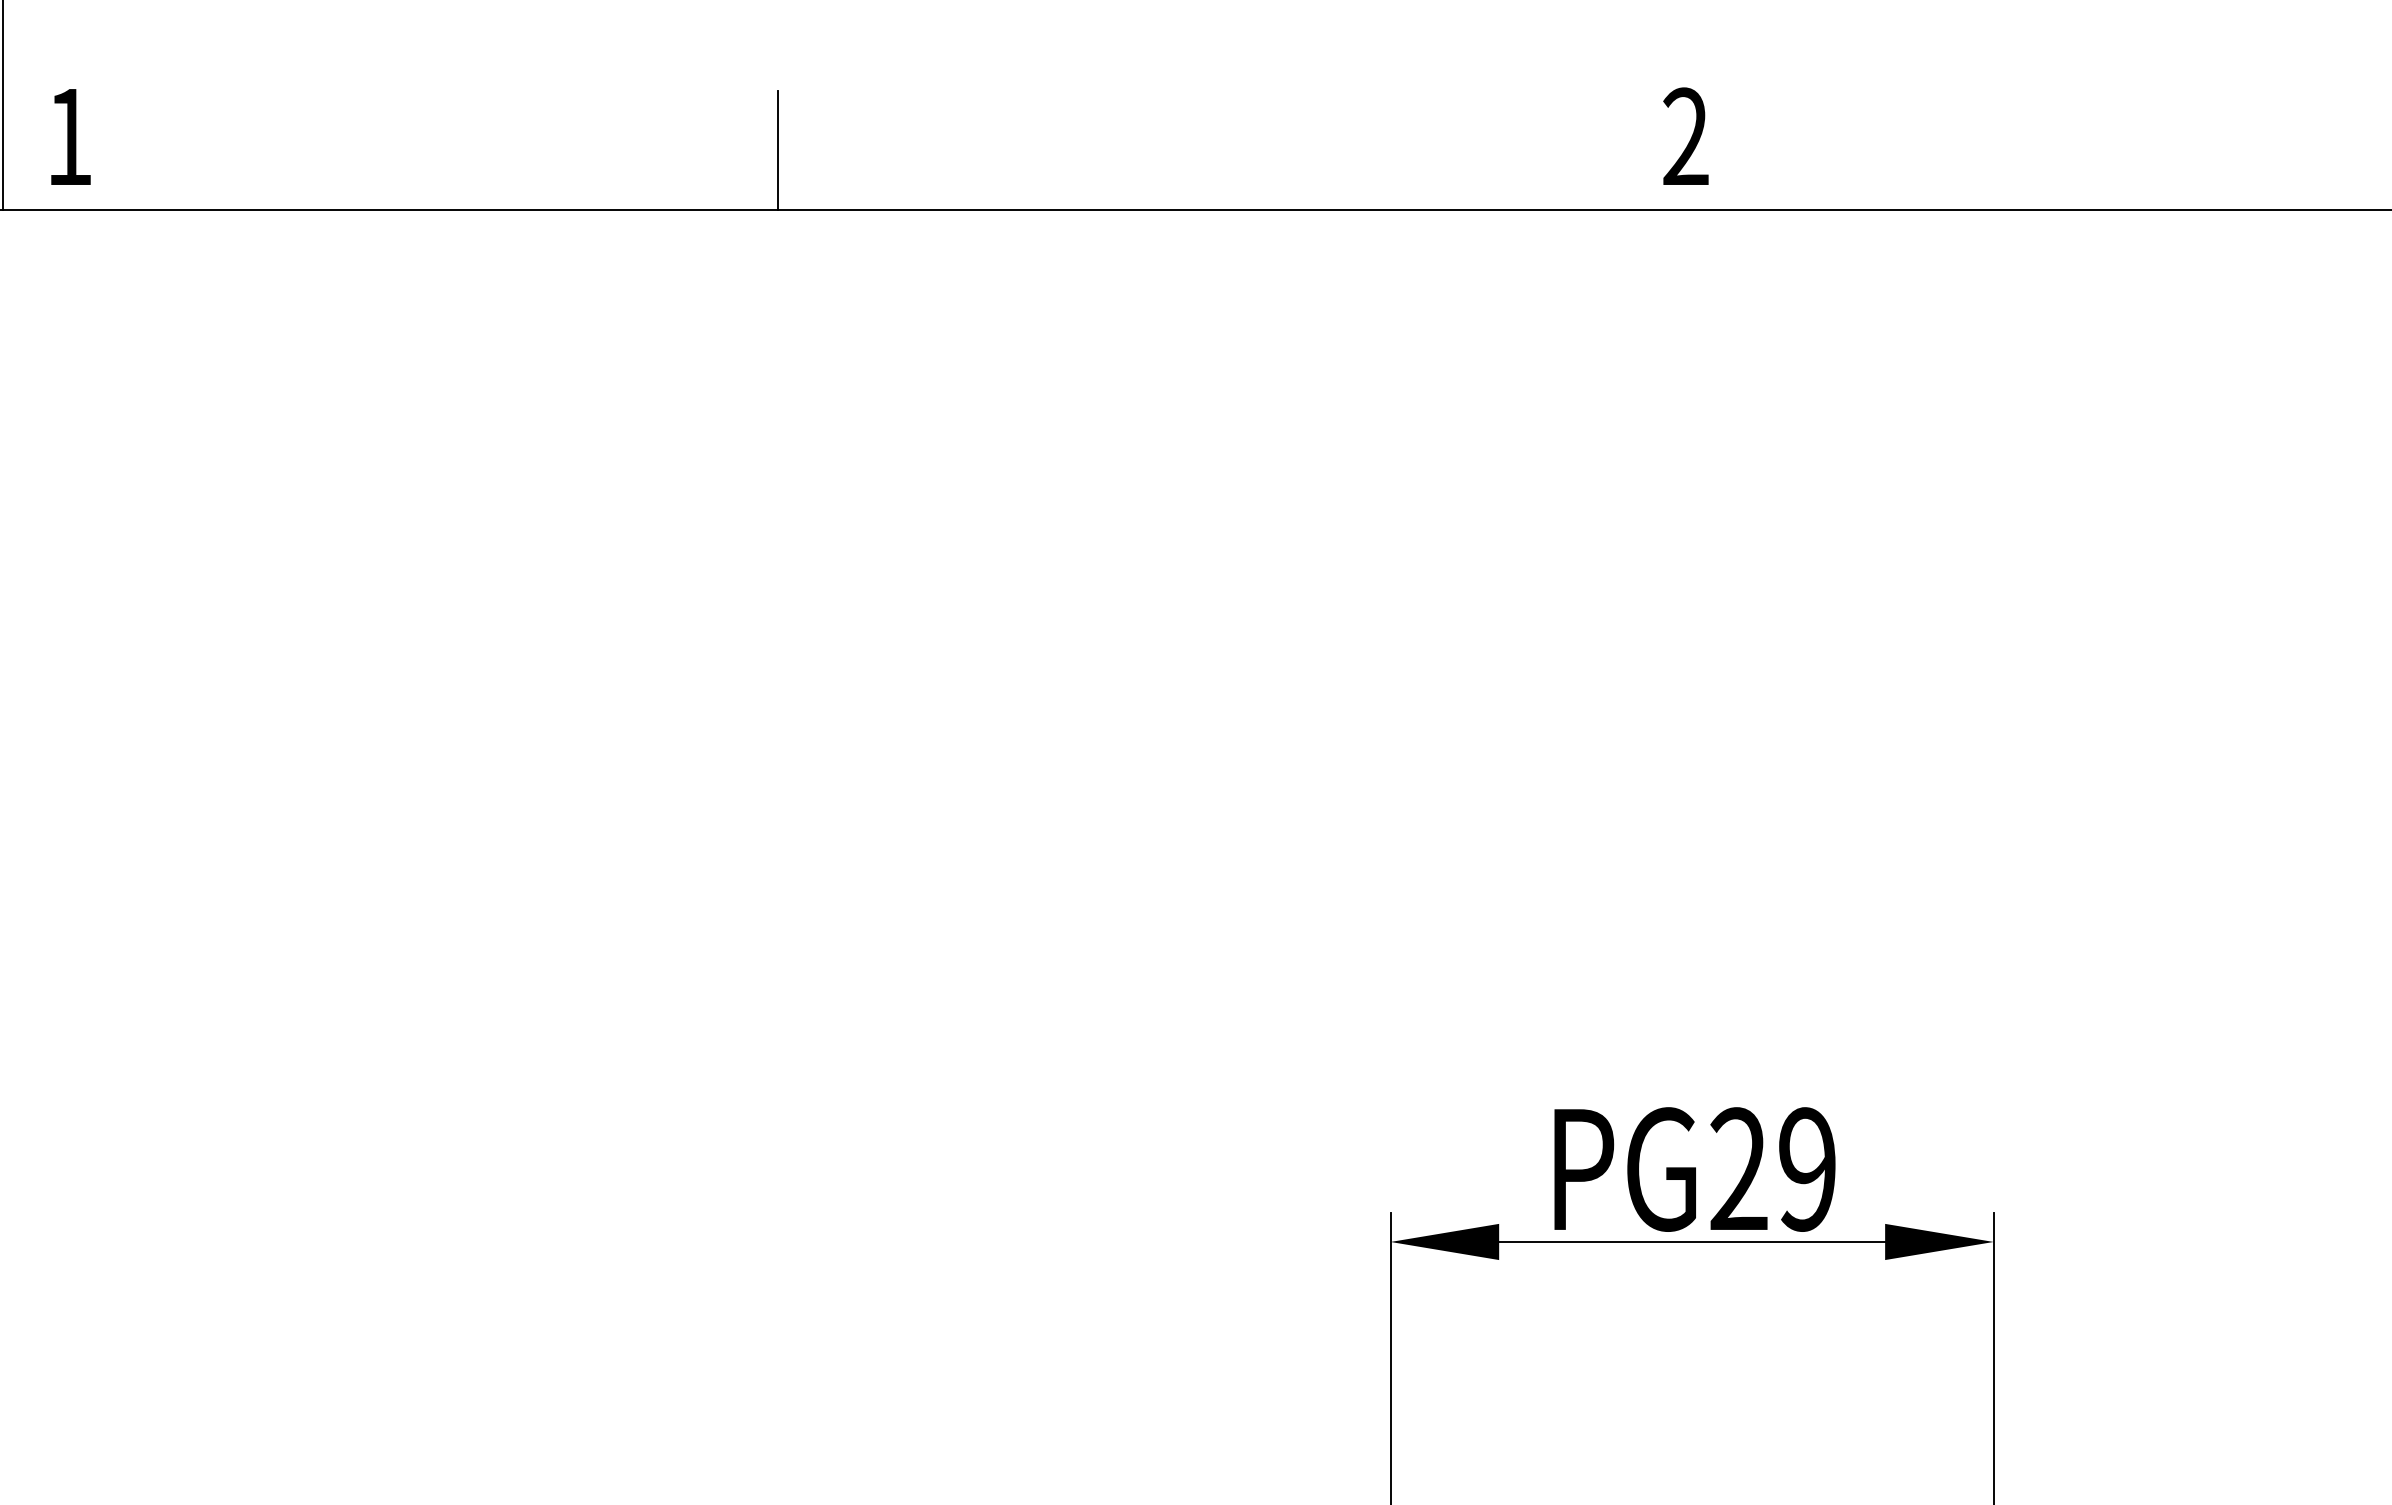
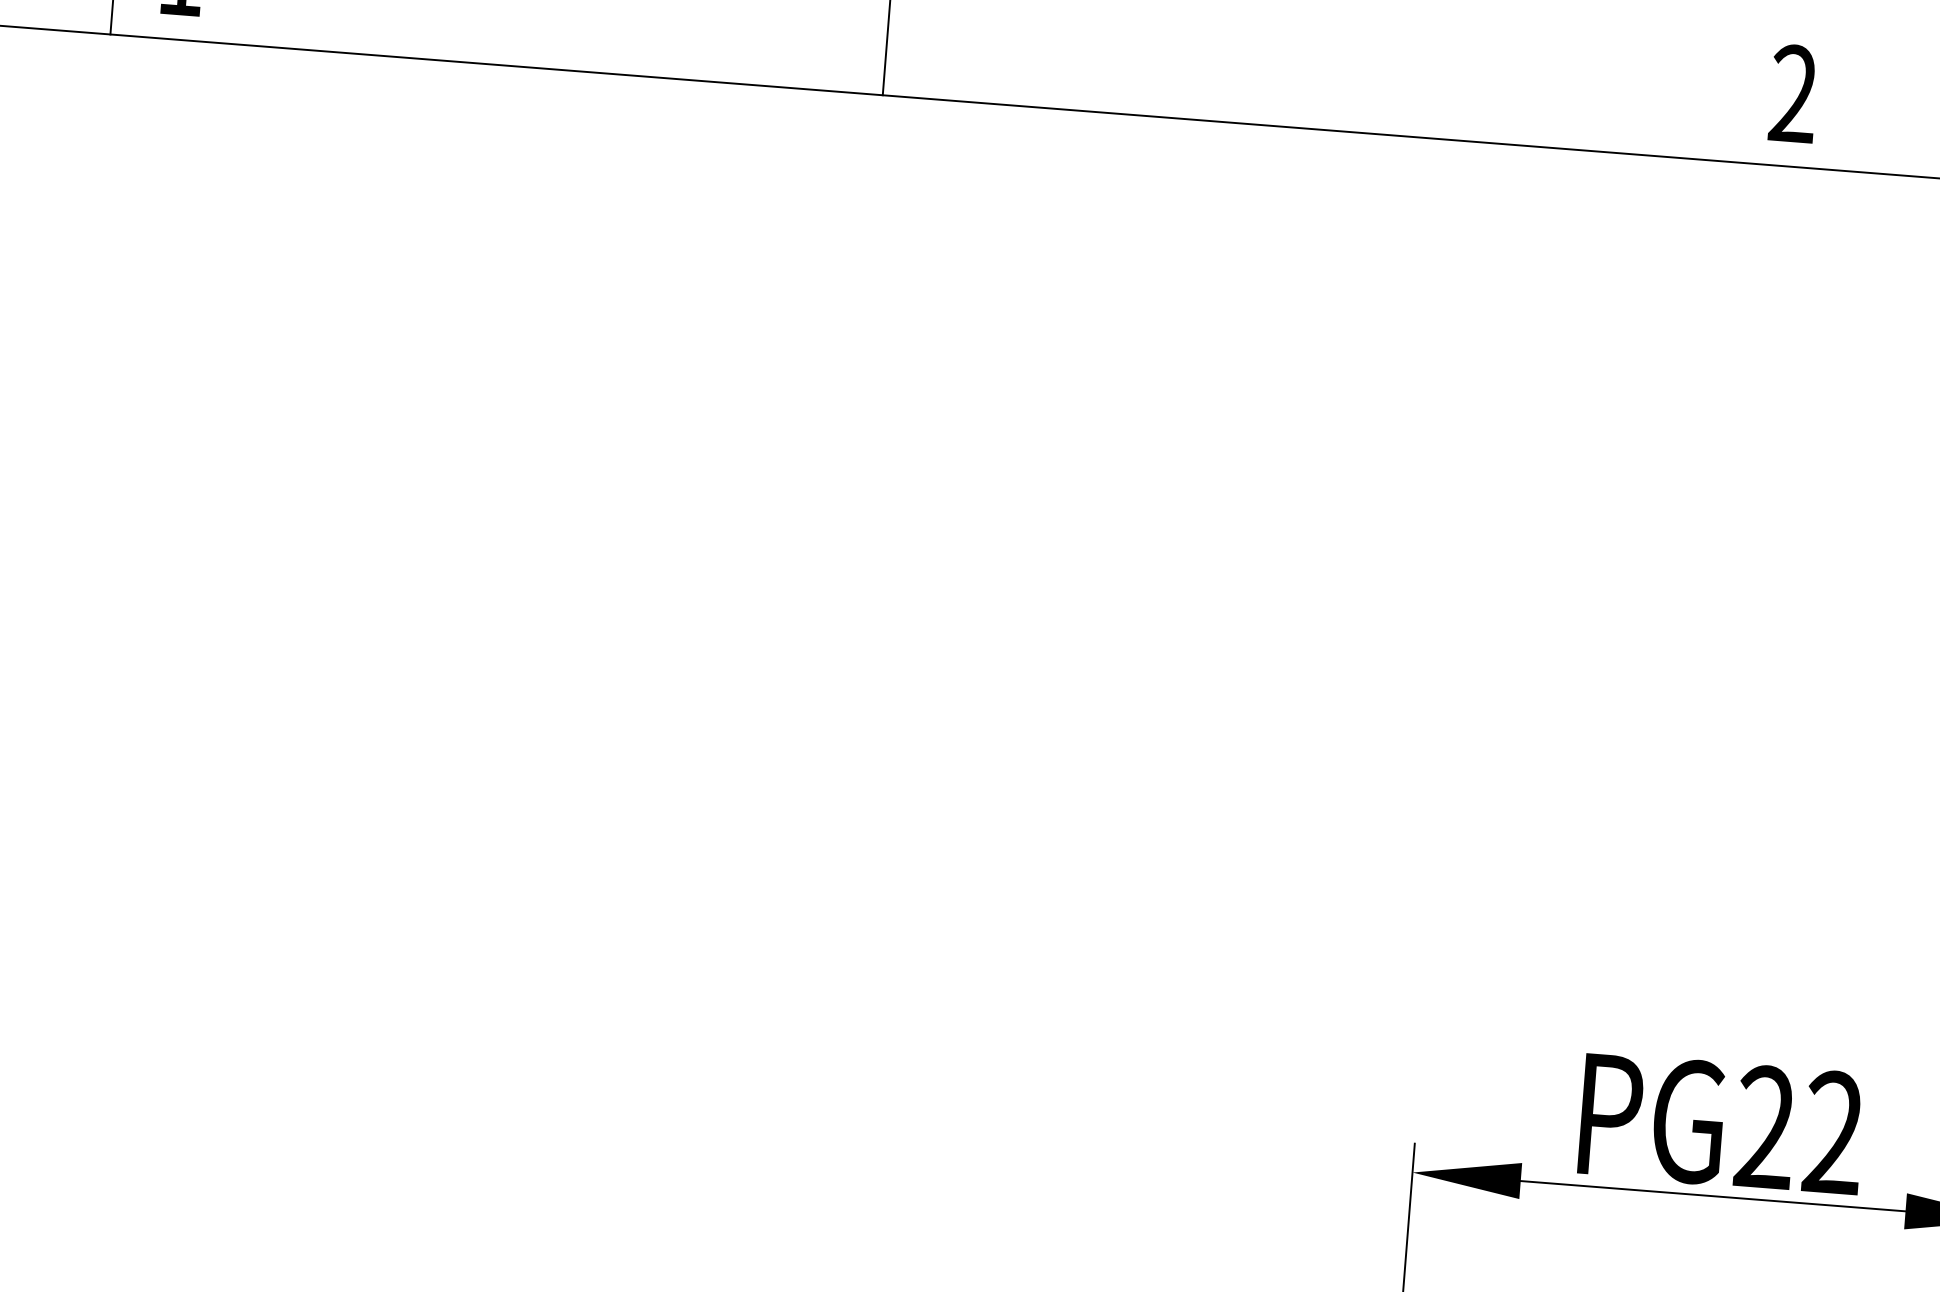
text: (1806, 1169) -> (1832, 1132), PG29 -> PG22

